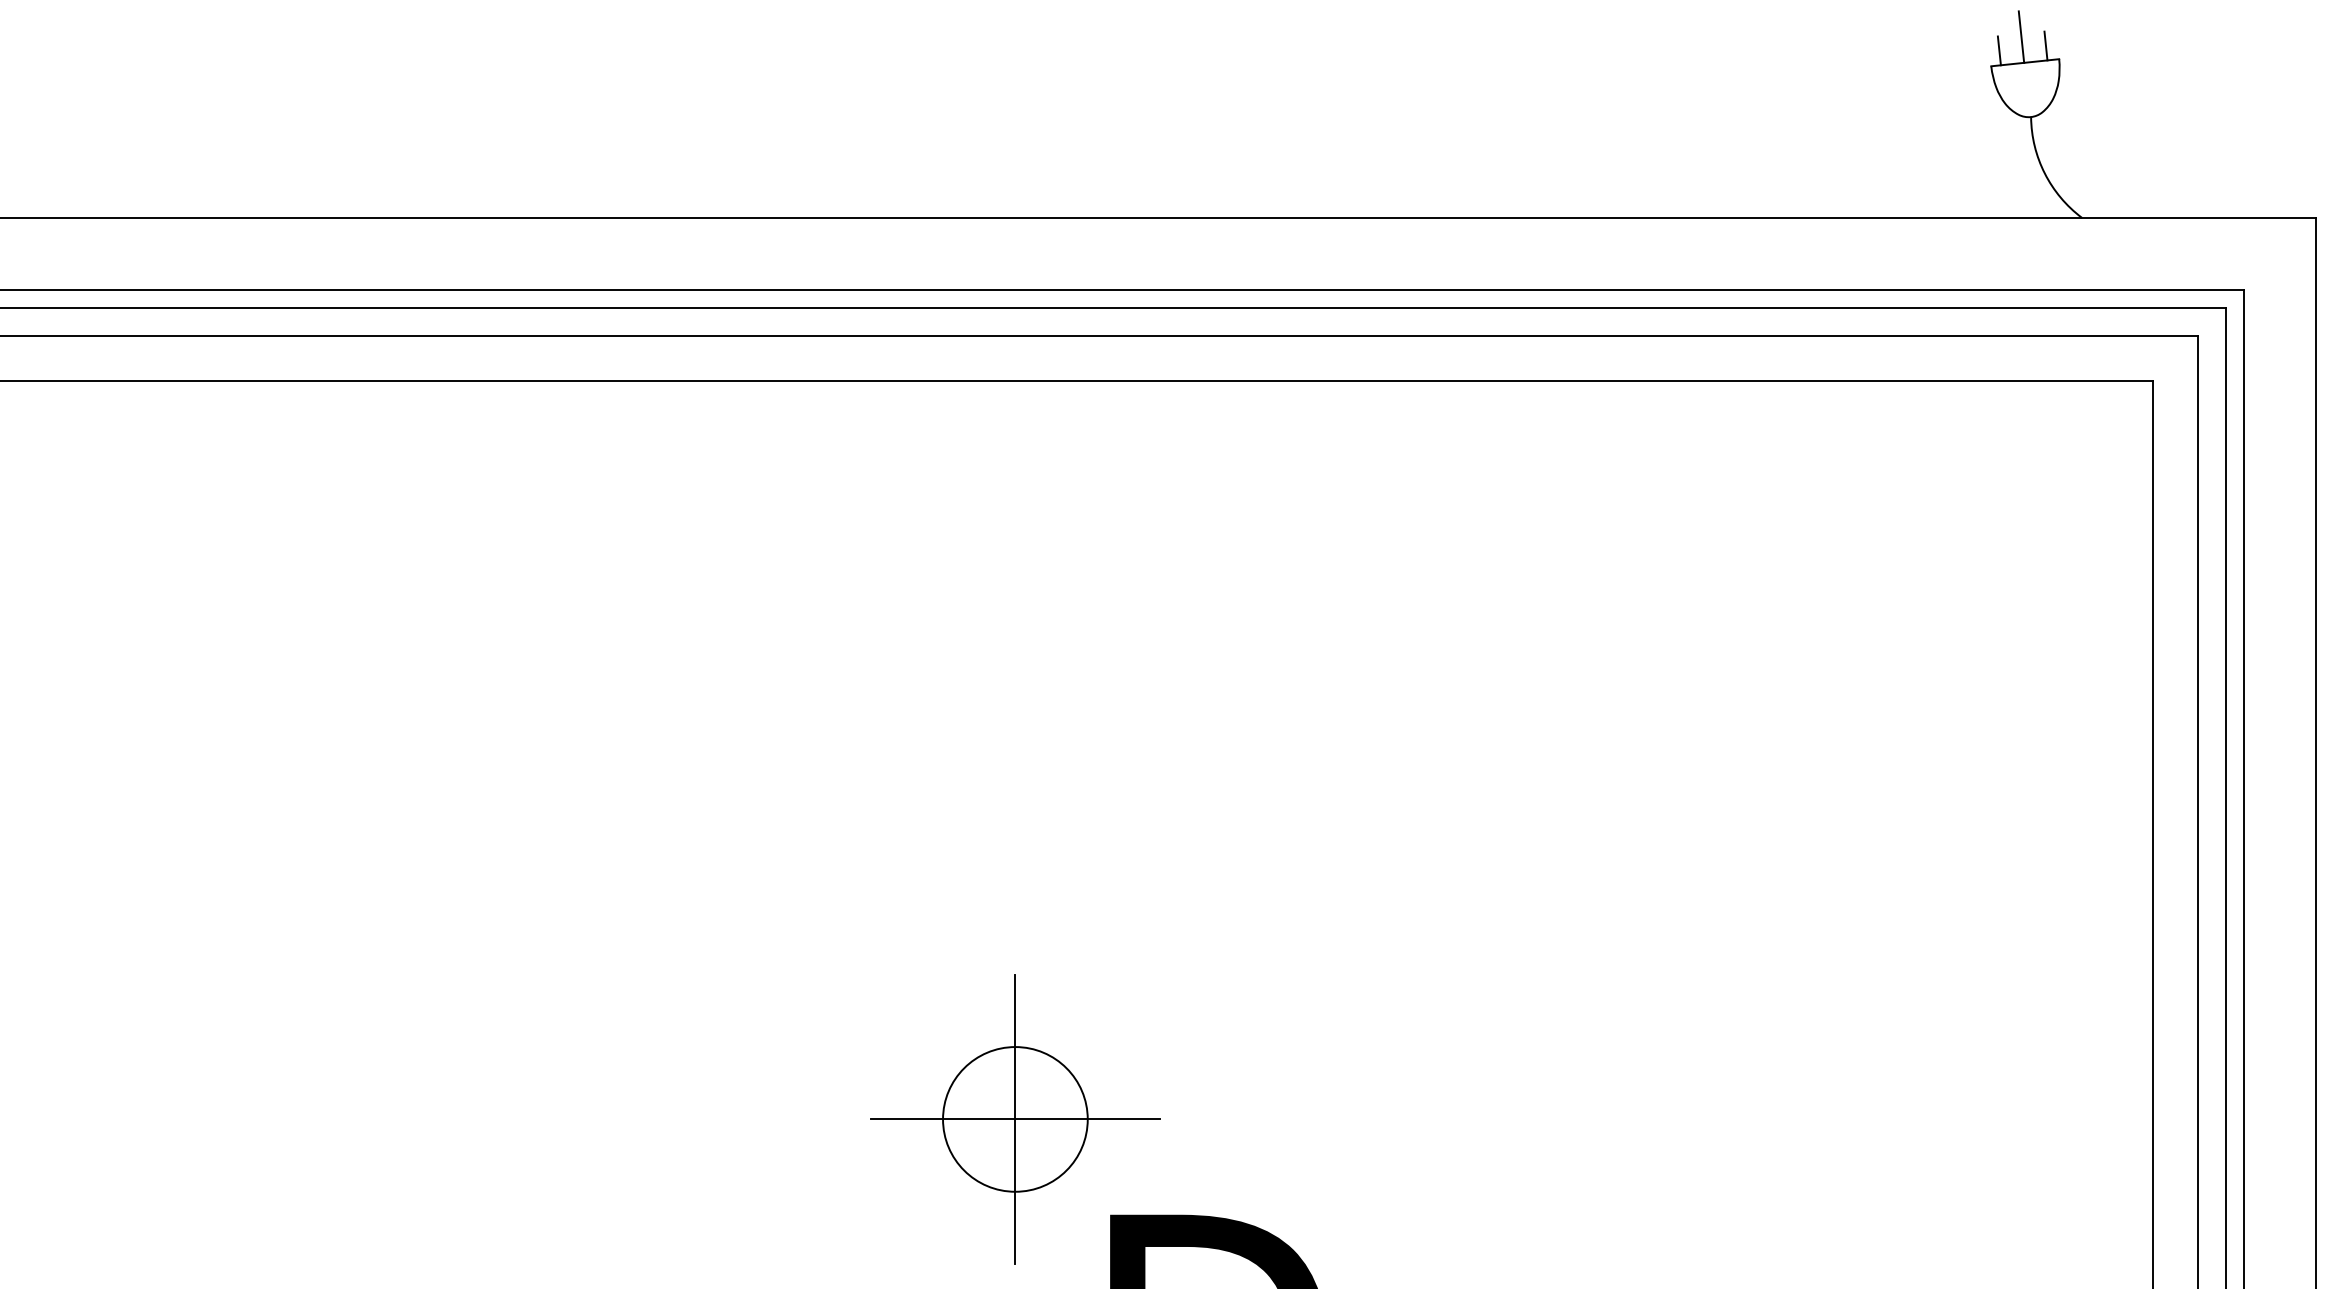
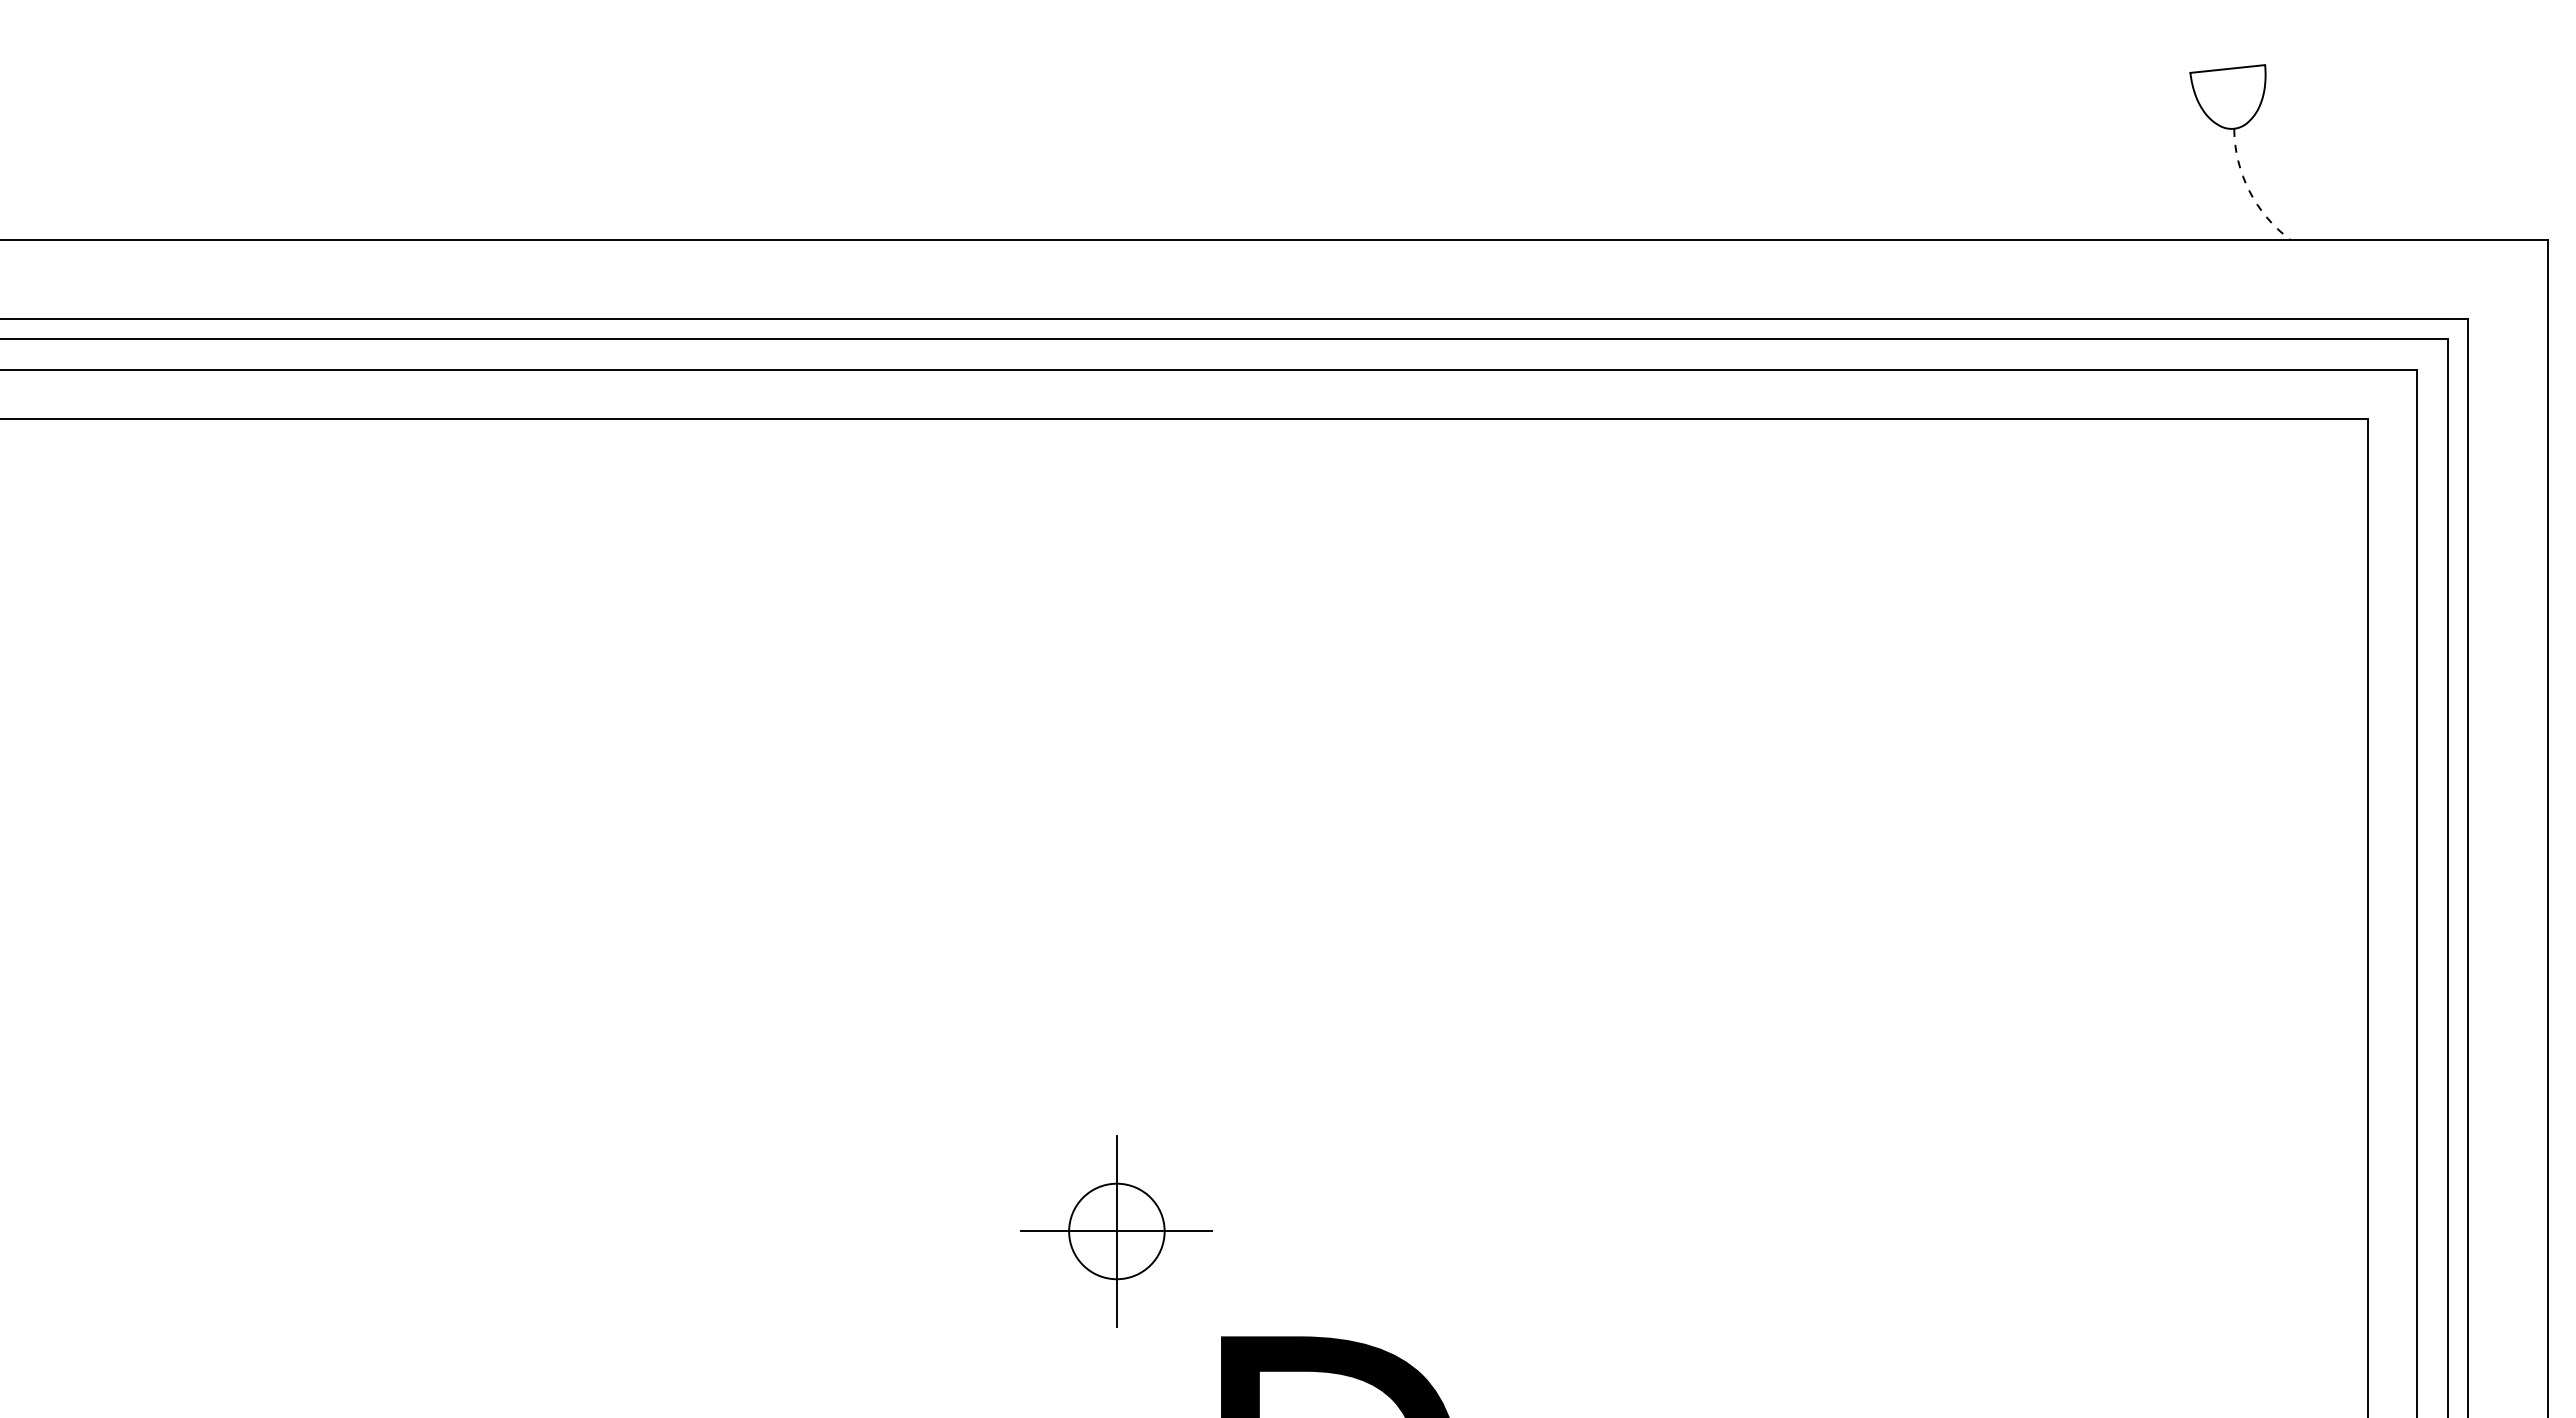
line: (2021, 36) -> (2223, 40), removed
line: (2045, 45) -> (2250, 50), removed
line: (1999, 50) -> (2199, 55), removed
arc: (2045, 173) -> (2249, 190), solid -> dashed
part: (1015, 1119) -> (1116, 1231), size x0.6

